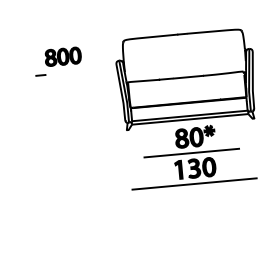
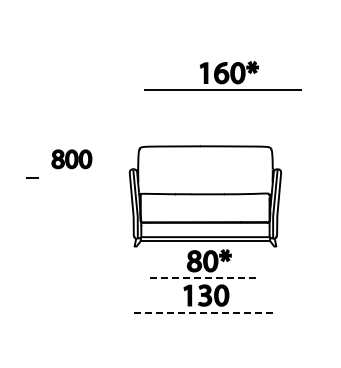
line: (40, 75) -> (32, 177), moved
line: (191, 153) -> (203, 278), solid -> dashed
line: (194, 183) -> (203, 312), solid -> dashed

